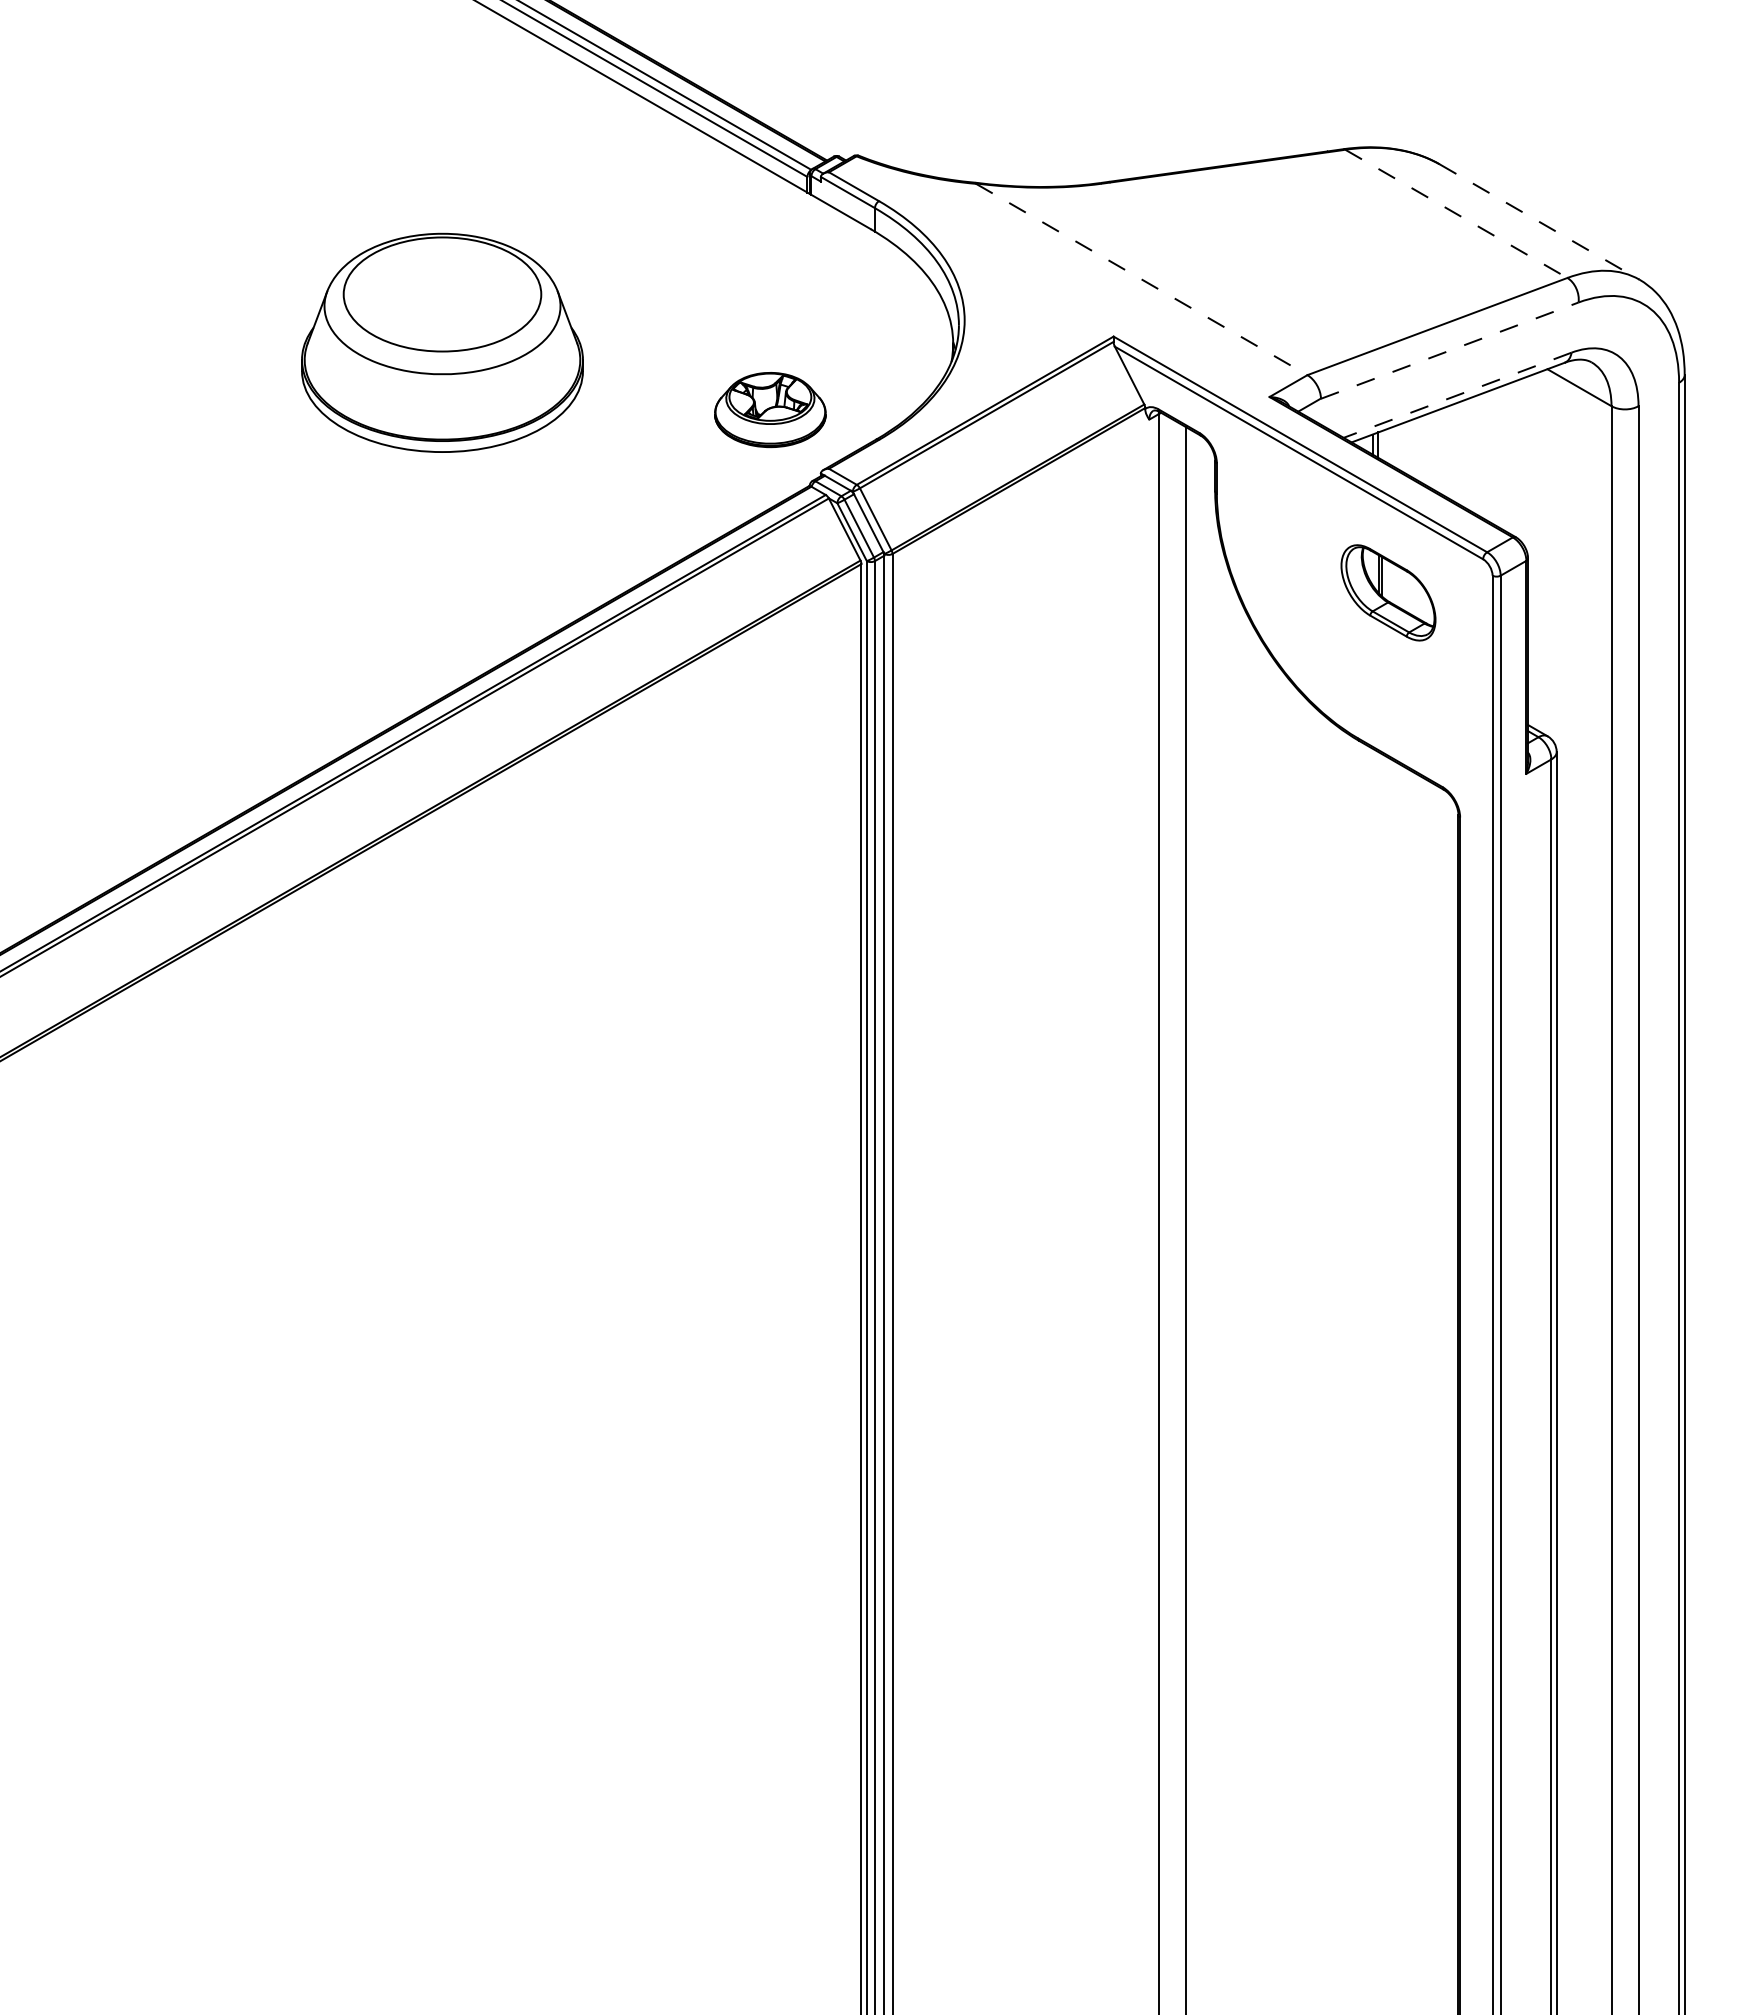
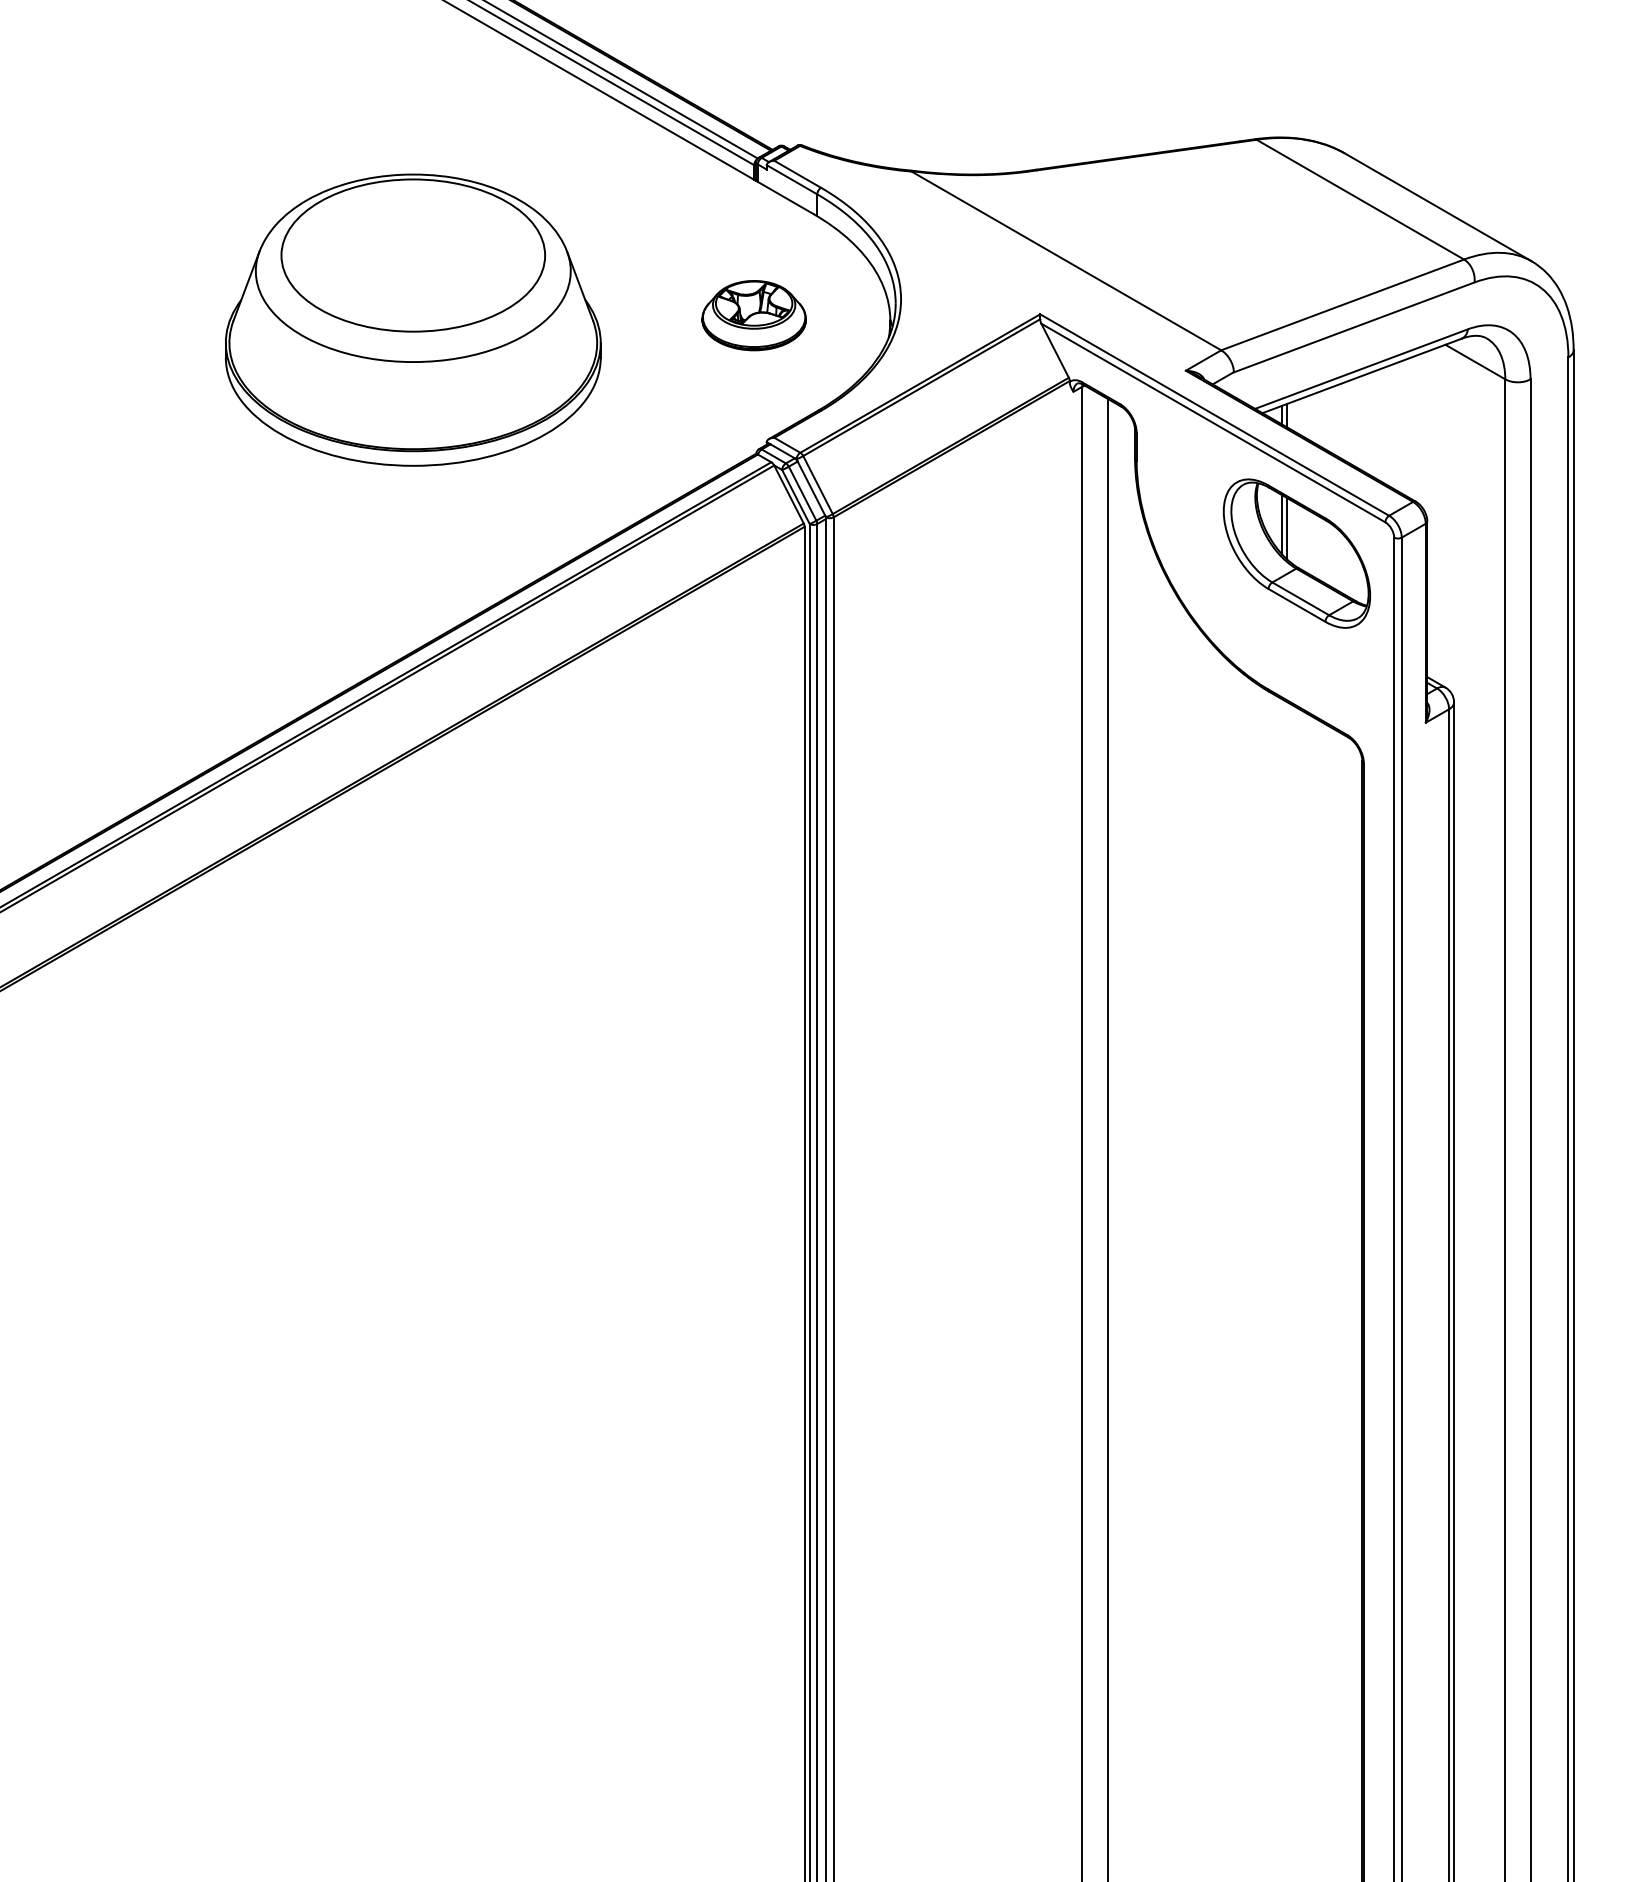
line: (1456, 214) -> (1360, 200), dashed -> solid
line: (1540, 222) -> (1438, 207), dashed -> solid
line: (1142, 279) -> (1067, 260), dashed -> solid
part: (442, 342) -> (413, 319), size x1.43
line: (1449, 350) -> (1353, 327), dashed -> solid
line: (1457, 395) -> (1361, 369), dashed -> solid
part: (770, 410) -> (754, 316), moved
part: (1388, 592) -> (1296, 553), size x1.67

